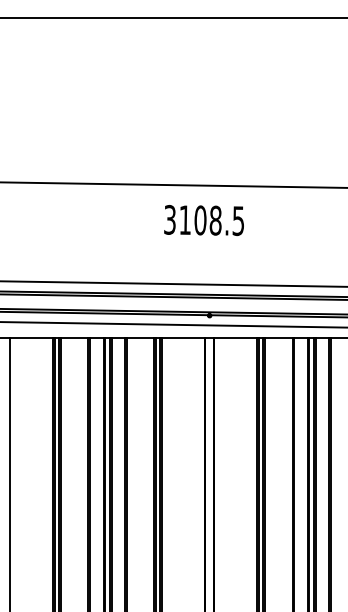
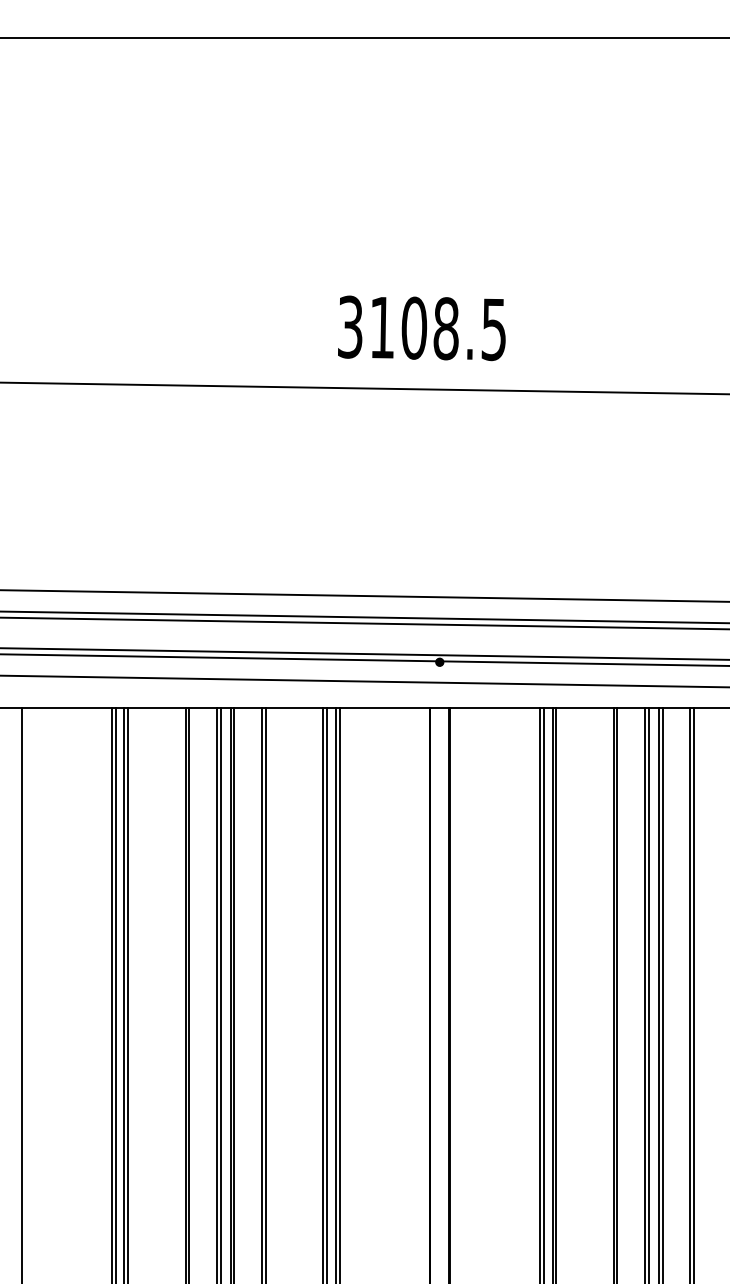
text: (203, 220) -> (420, 328), moved

